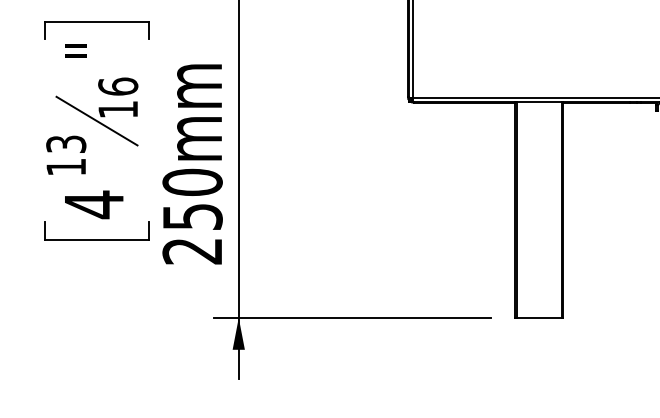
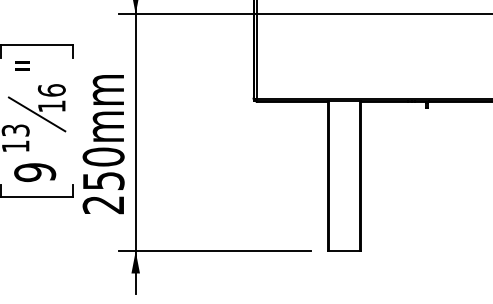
text: (94, 204) -> (35, 172), 4 -> 9

